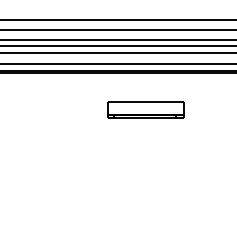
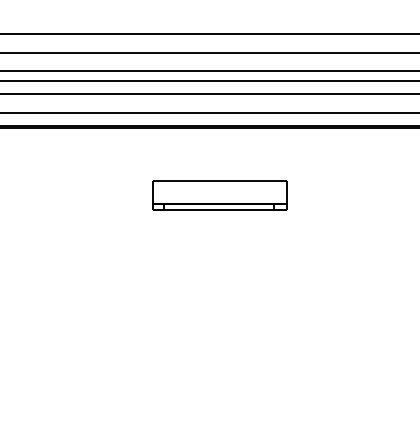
part: (145, 109) -> (218, 193), moved

